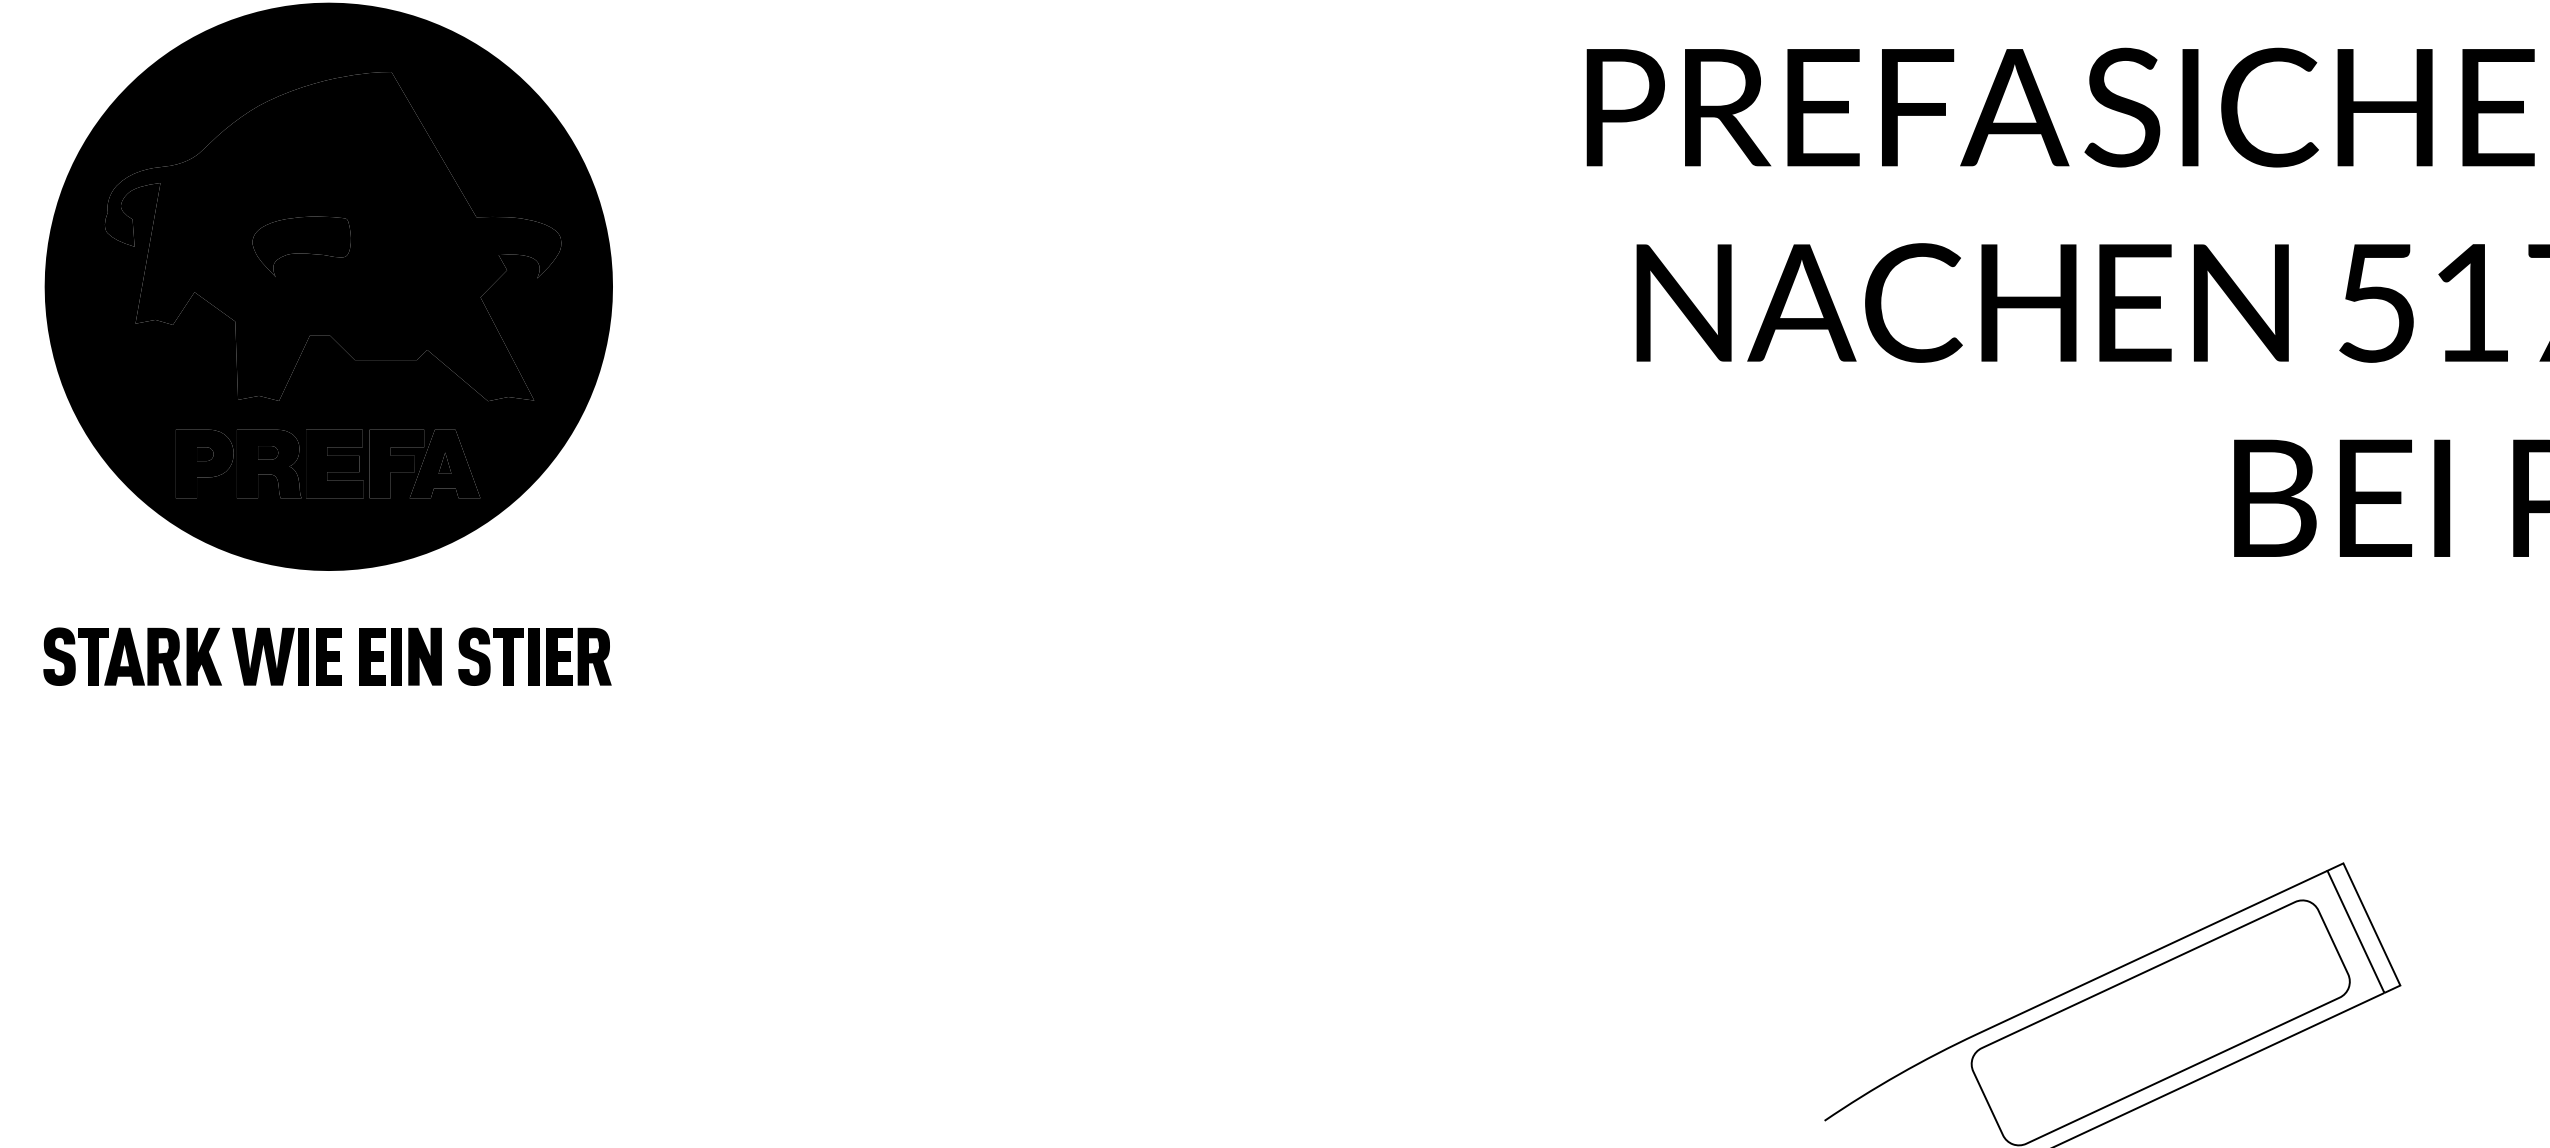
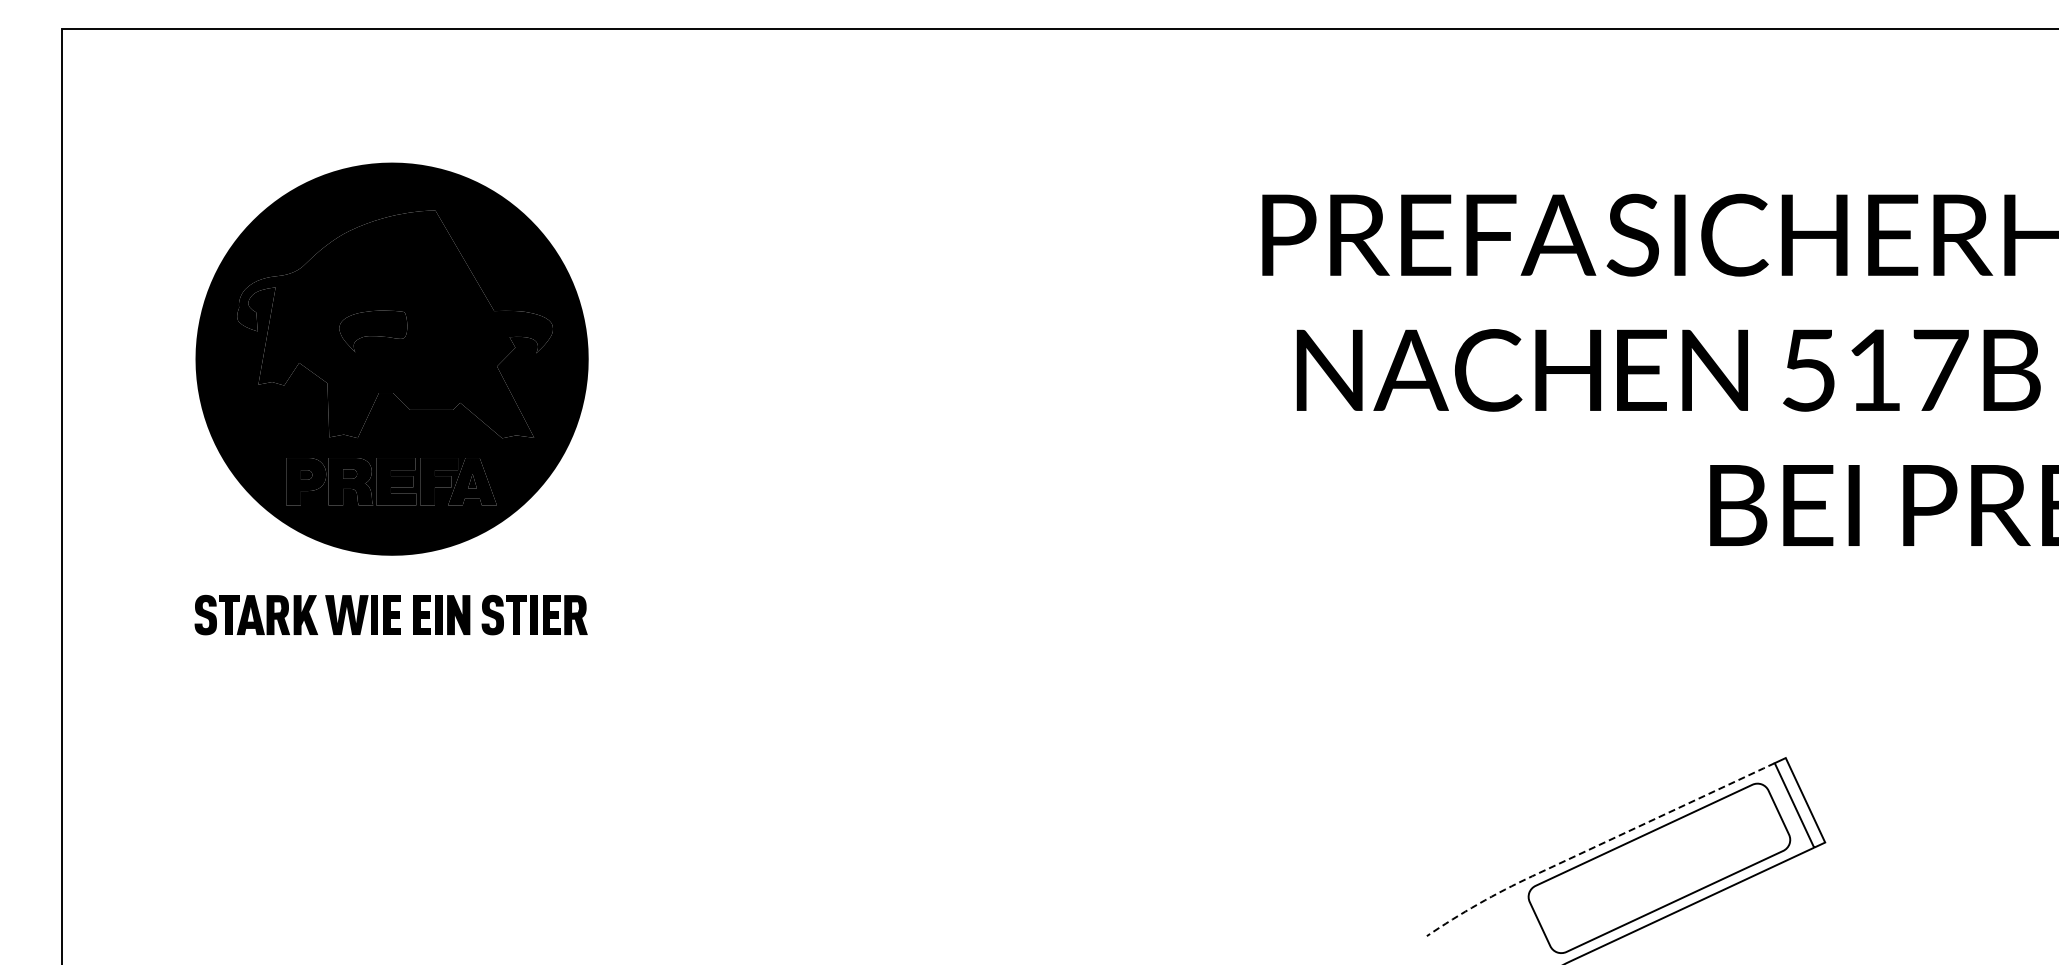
line: (2063, 994) -> (1592, 848), solid -> dashed

